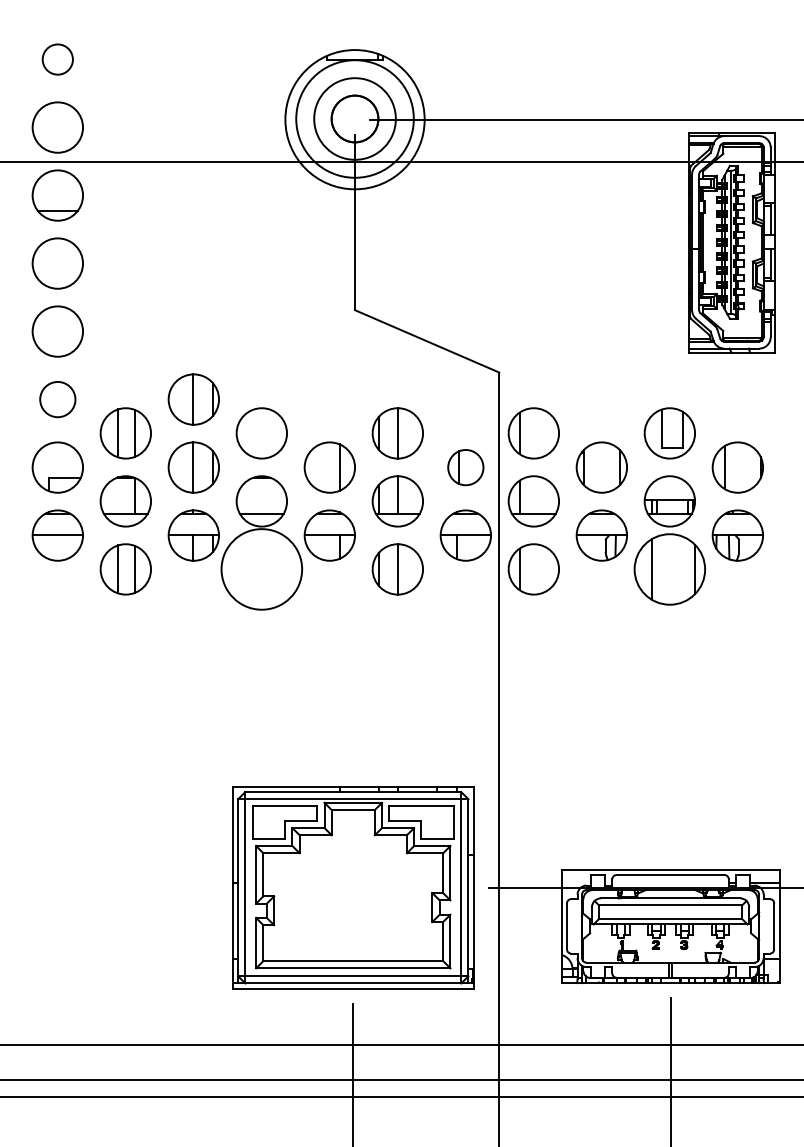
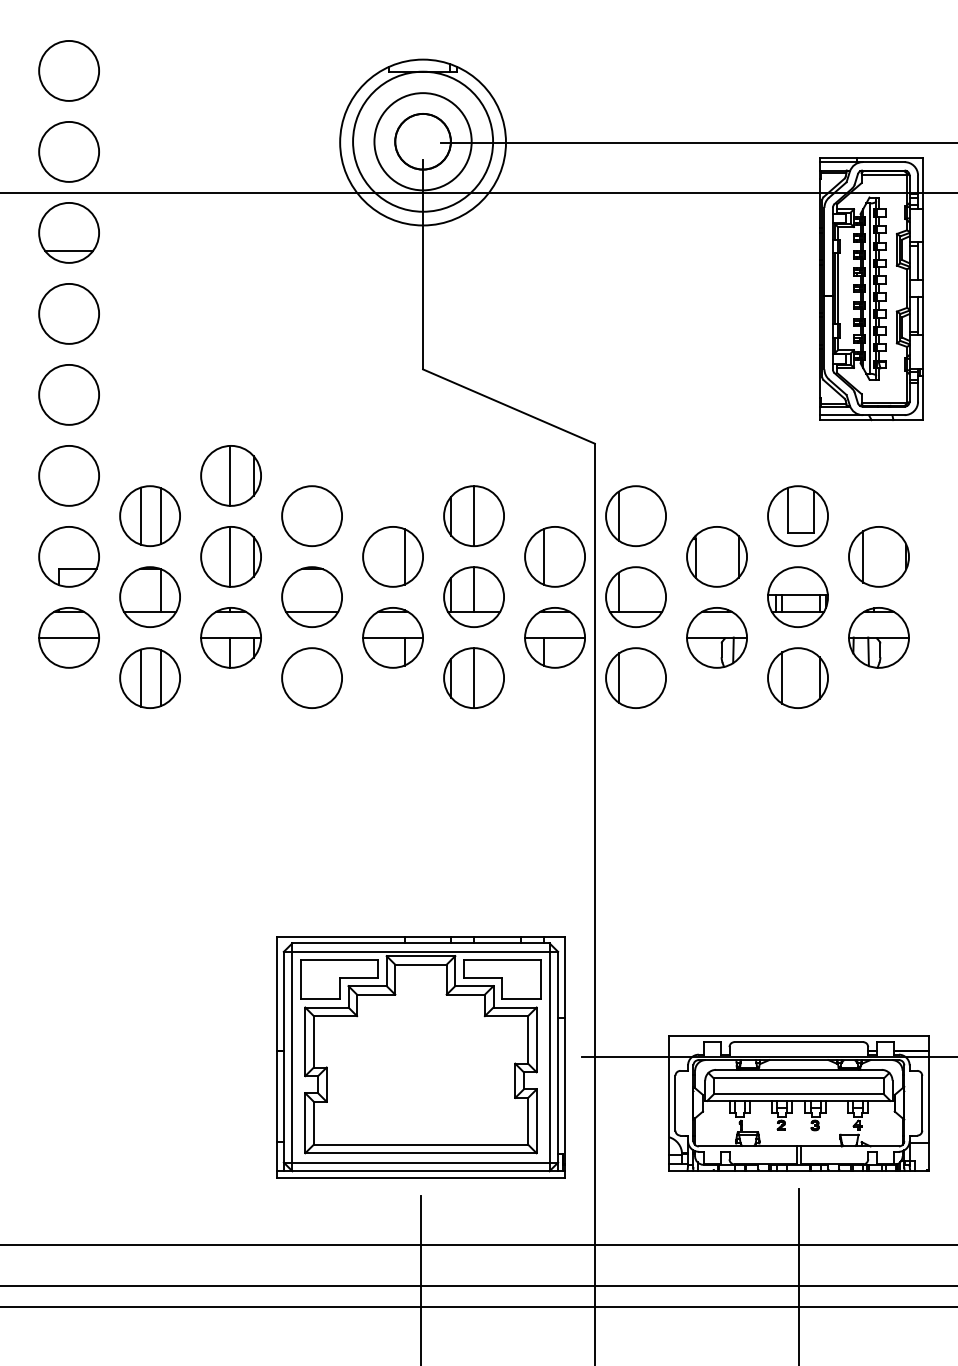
circle: (58, 59) -> (69, 70), size x1.67
circle: (58, 399) -> (69, 475), size x1.43
part: (465, 467) -> (554, 556), size x1.43
part: (669, 568) -> (797, 677), size x0.71
circle: (262, 569) -> (312, 678), size x0.62

